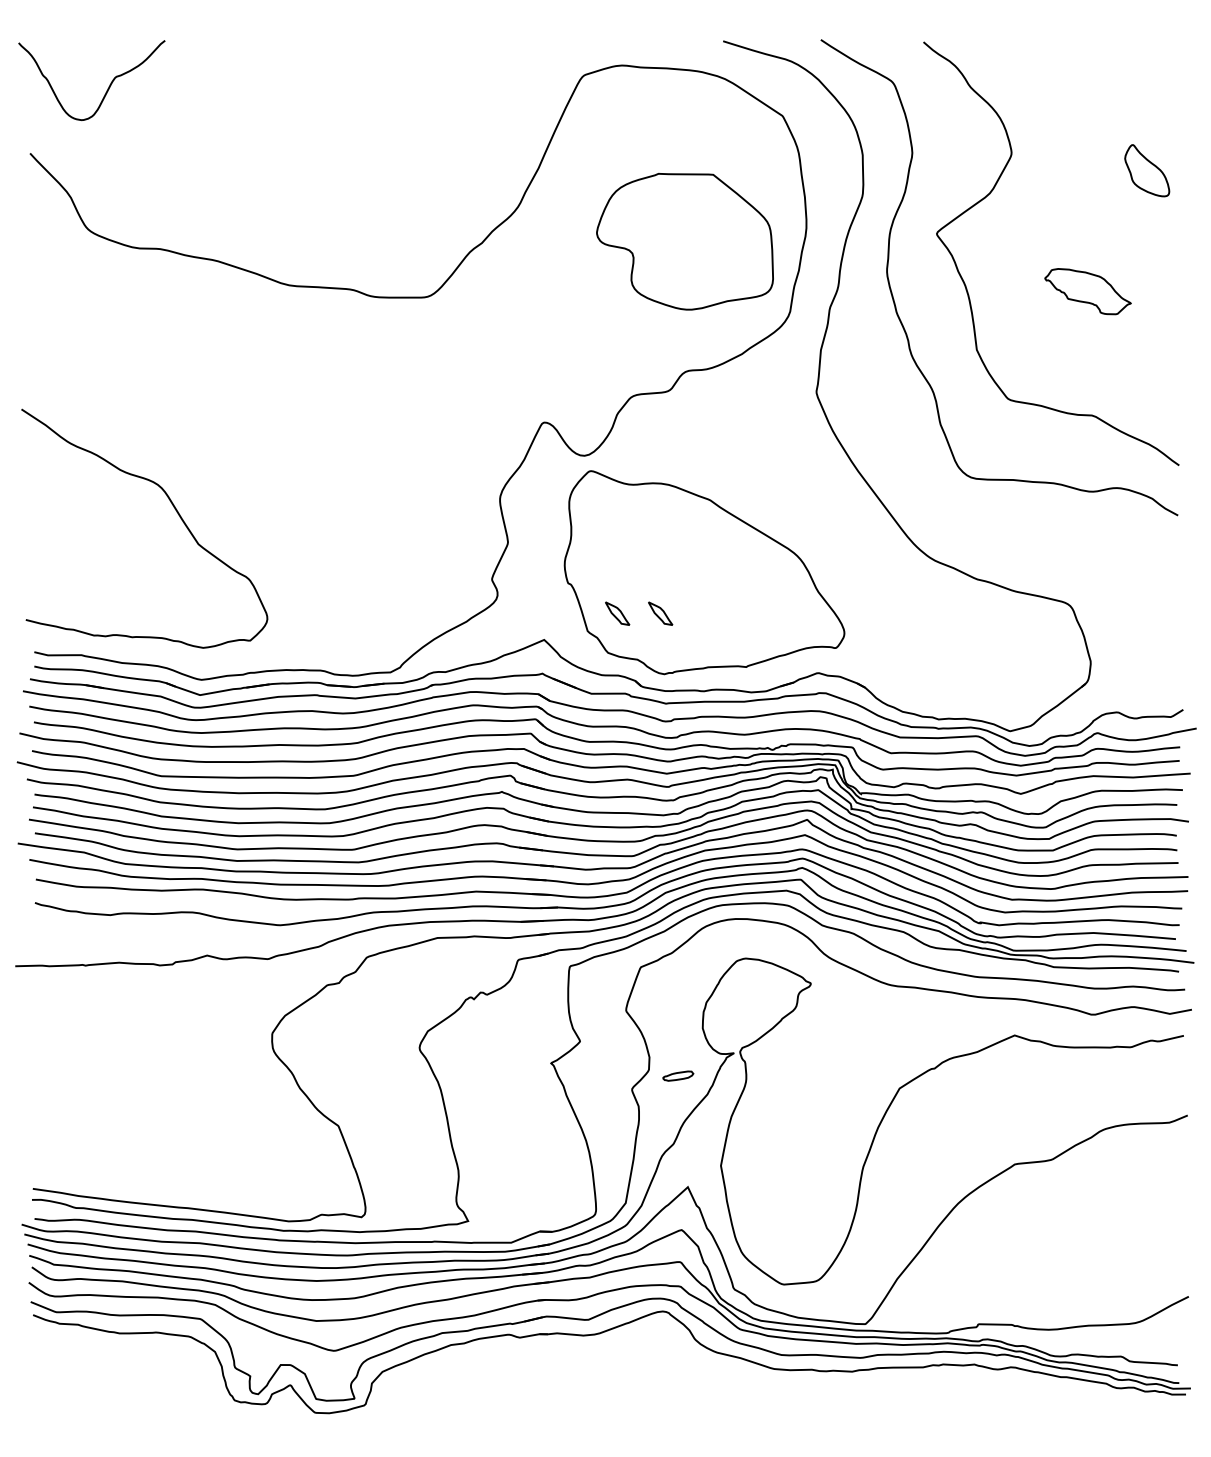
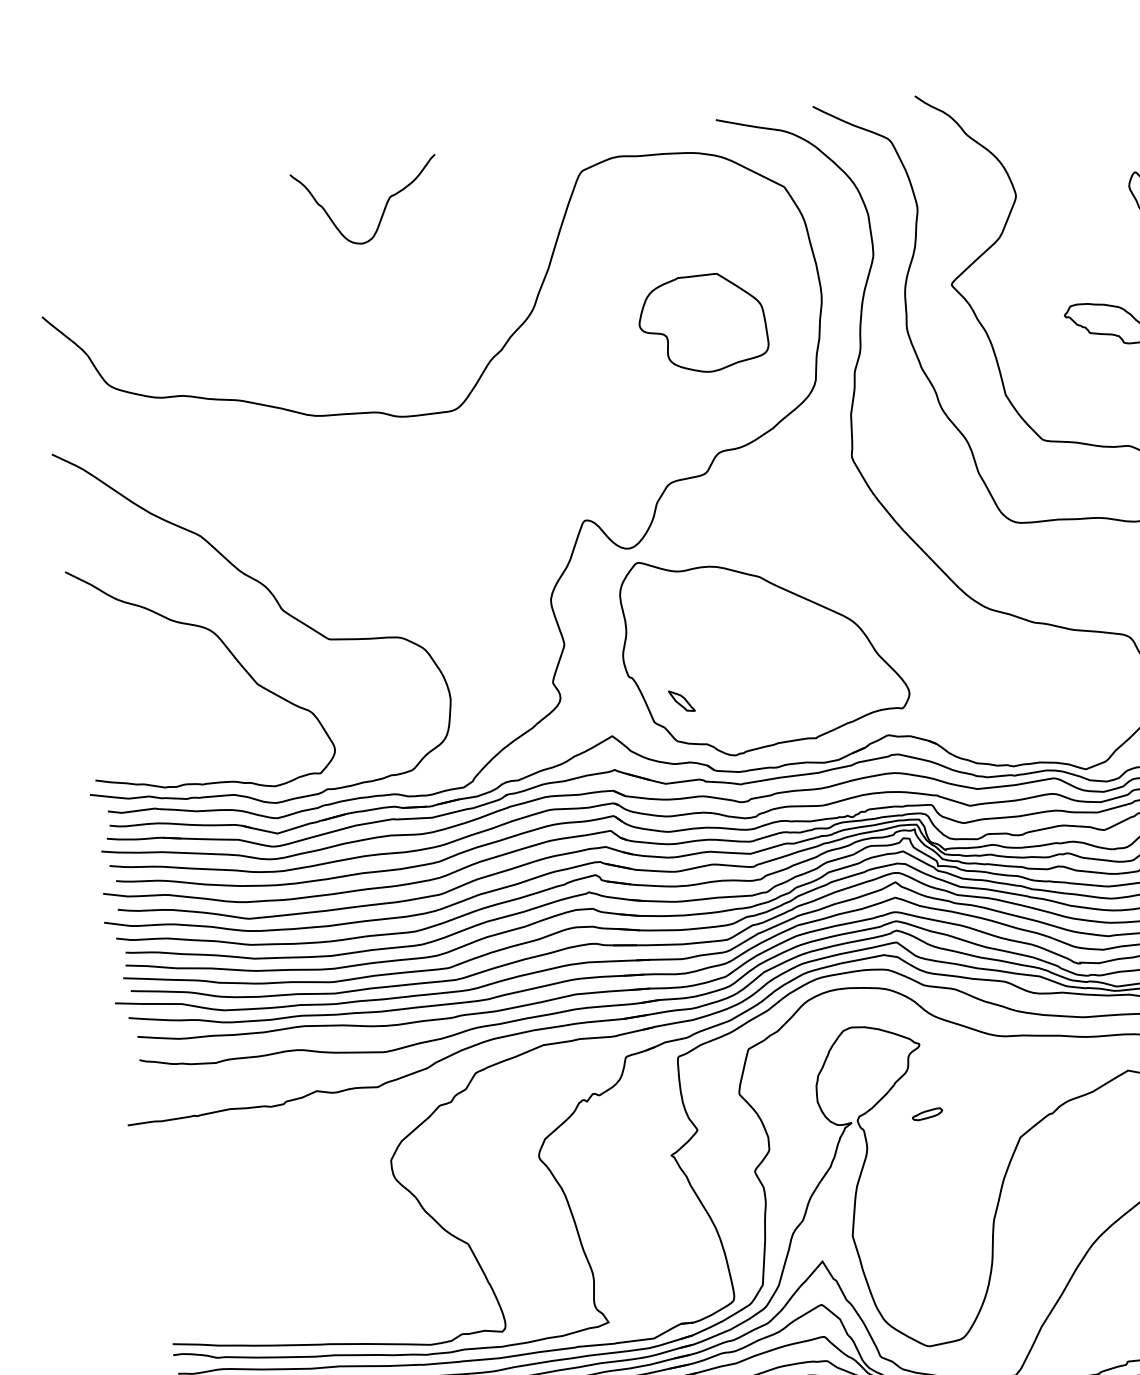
curve: (107, 88) -> (383, 209), moved
part: (684, 241) -> (702, 323), size x0.71
curve: (227, 465) -> (276, 602), added
part: (660, 613) -> (724, 695), removed
part: (678, 1075) -> (927, 1113), moved

